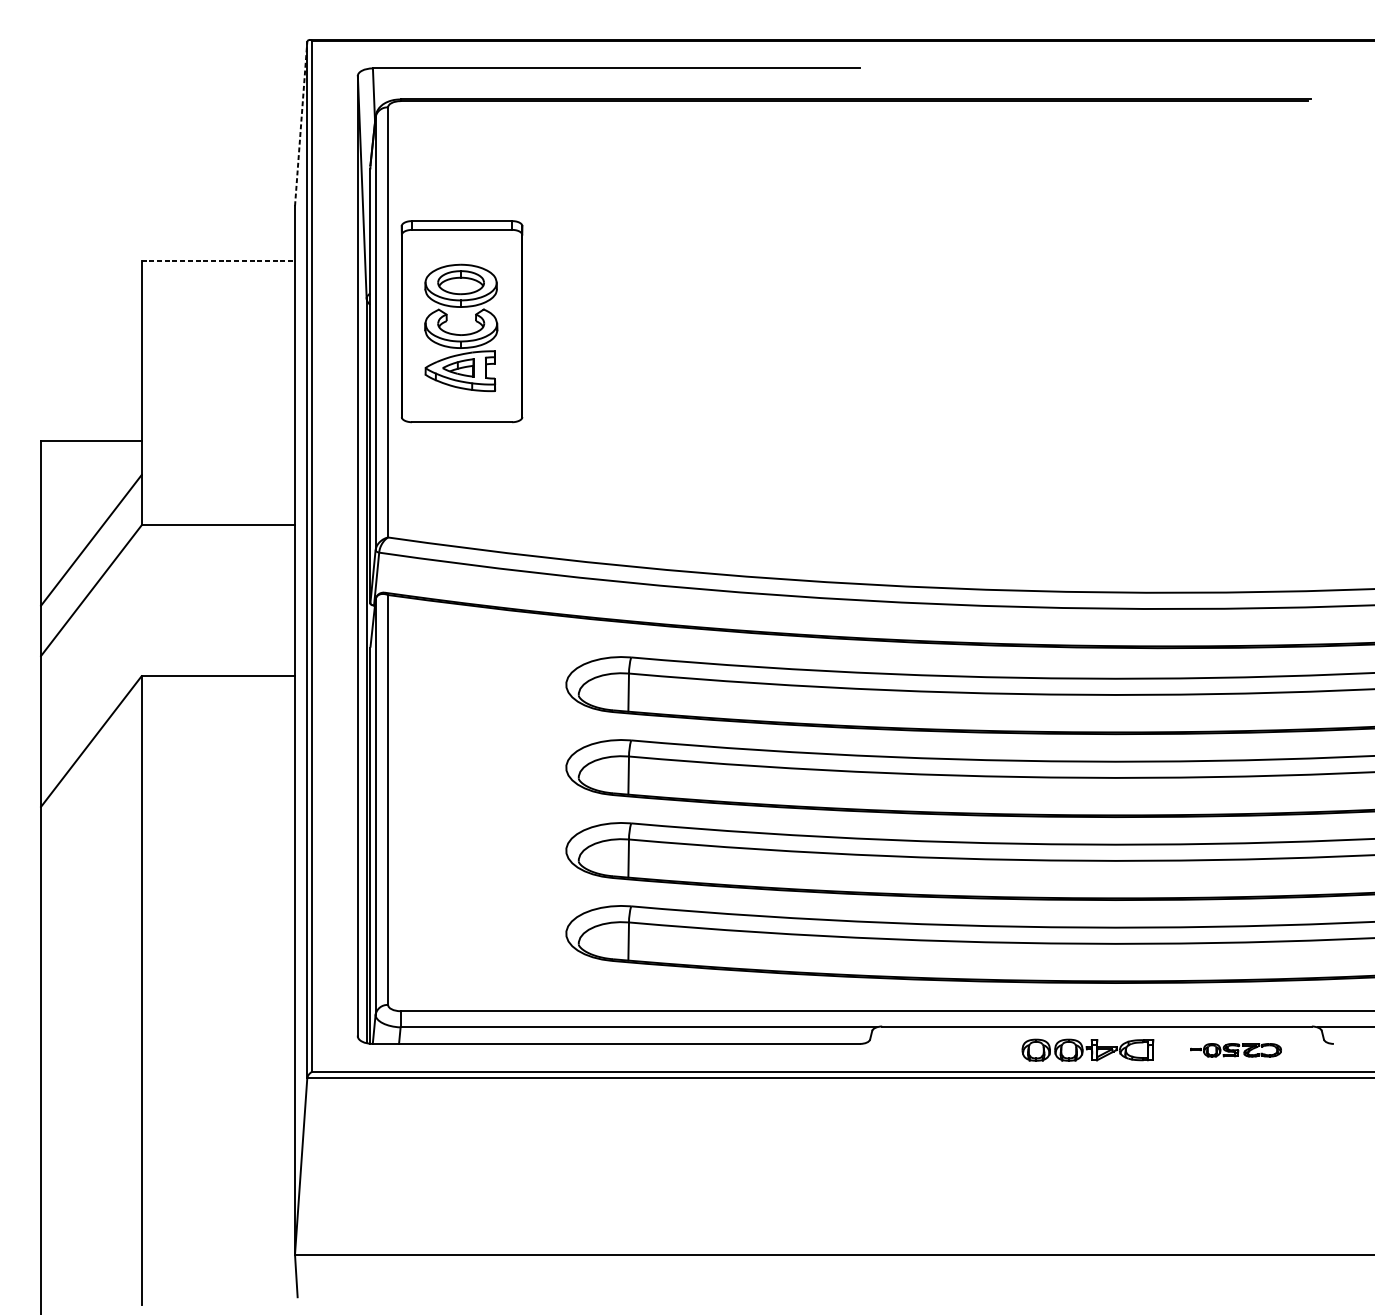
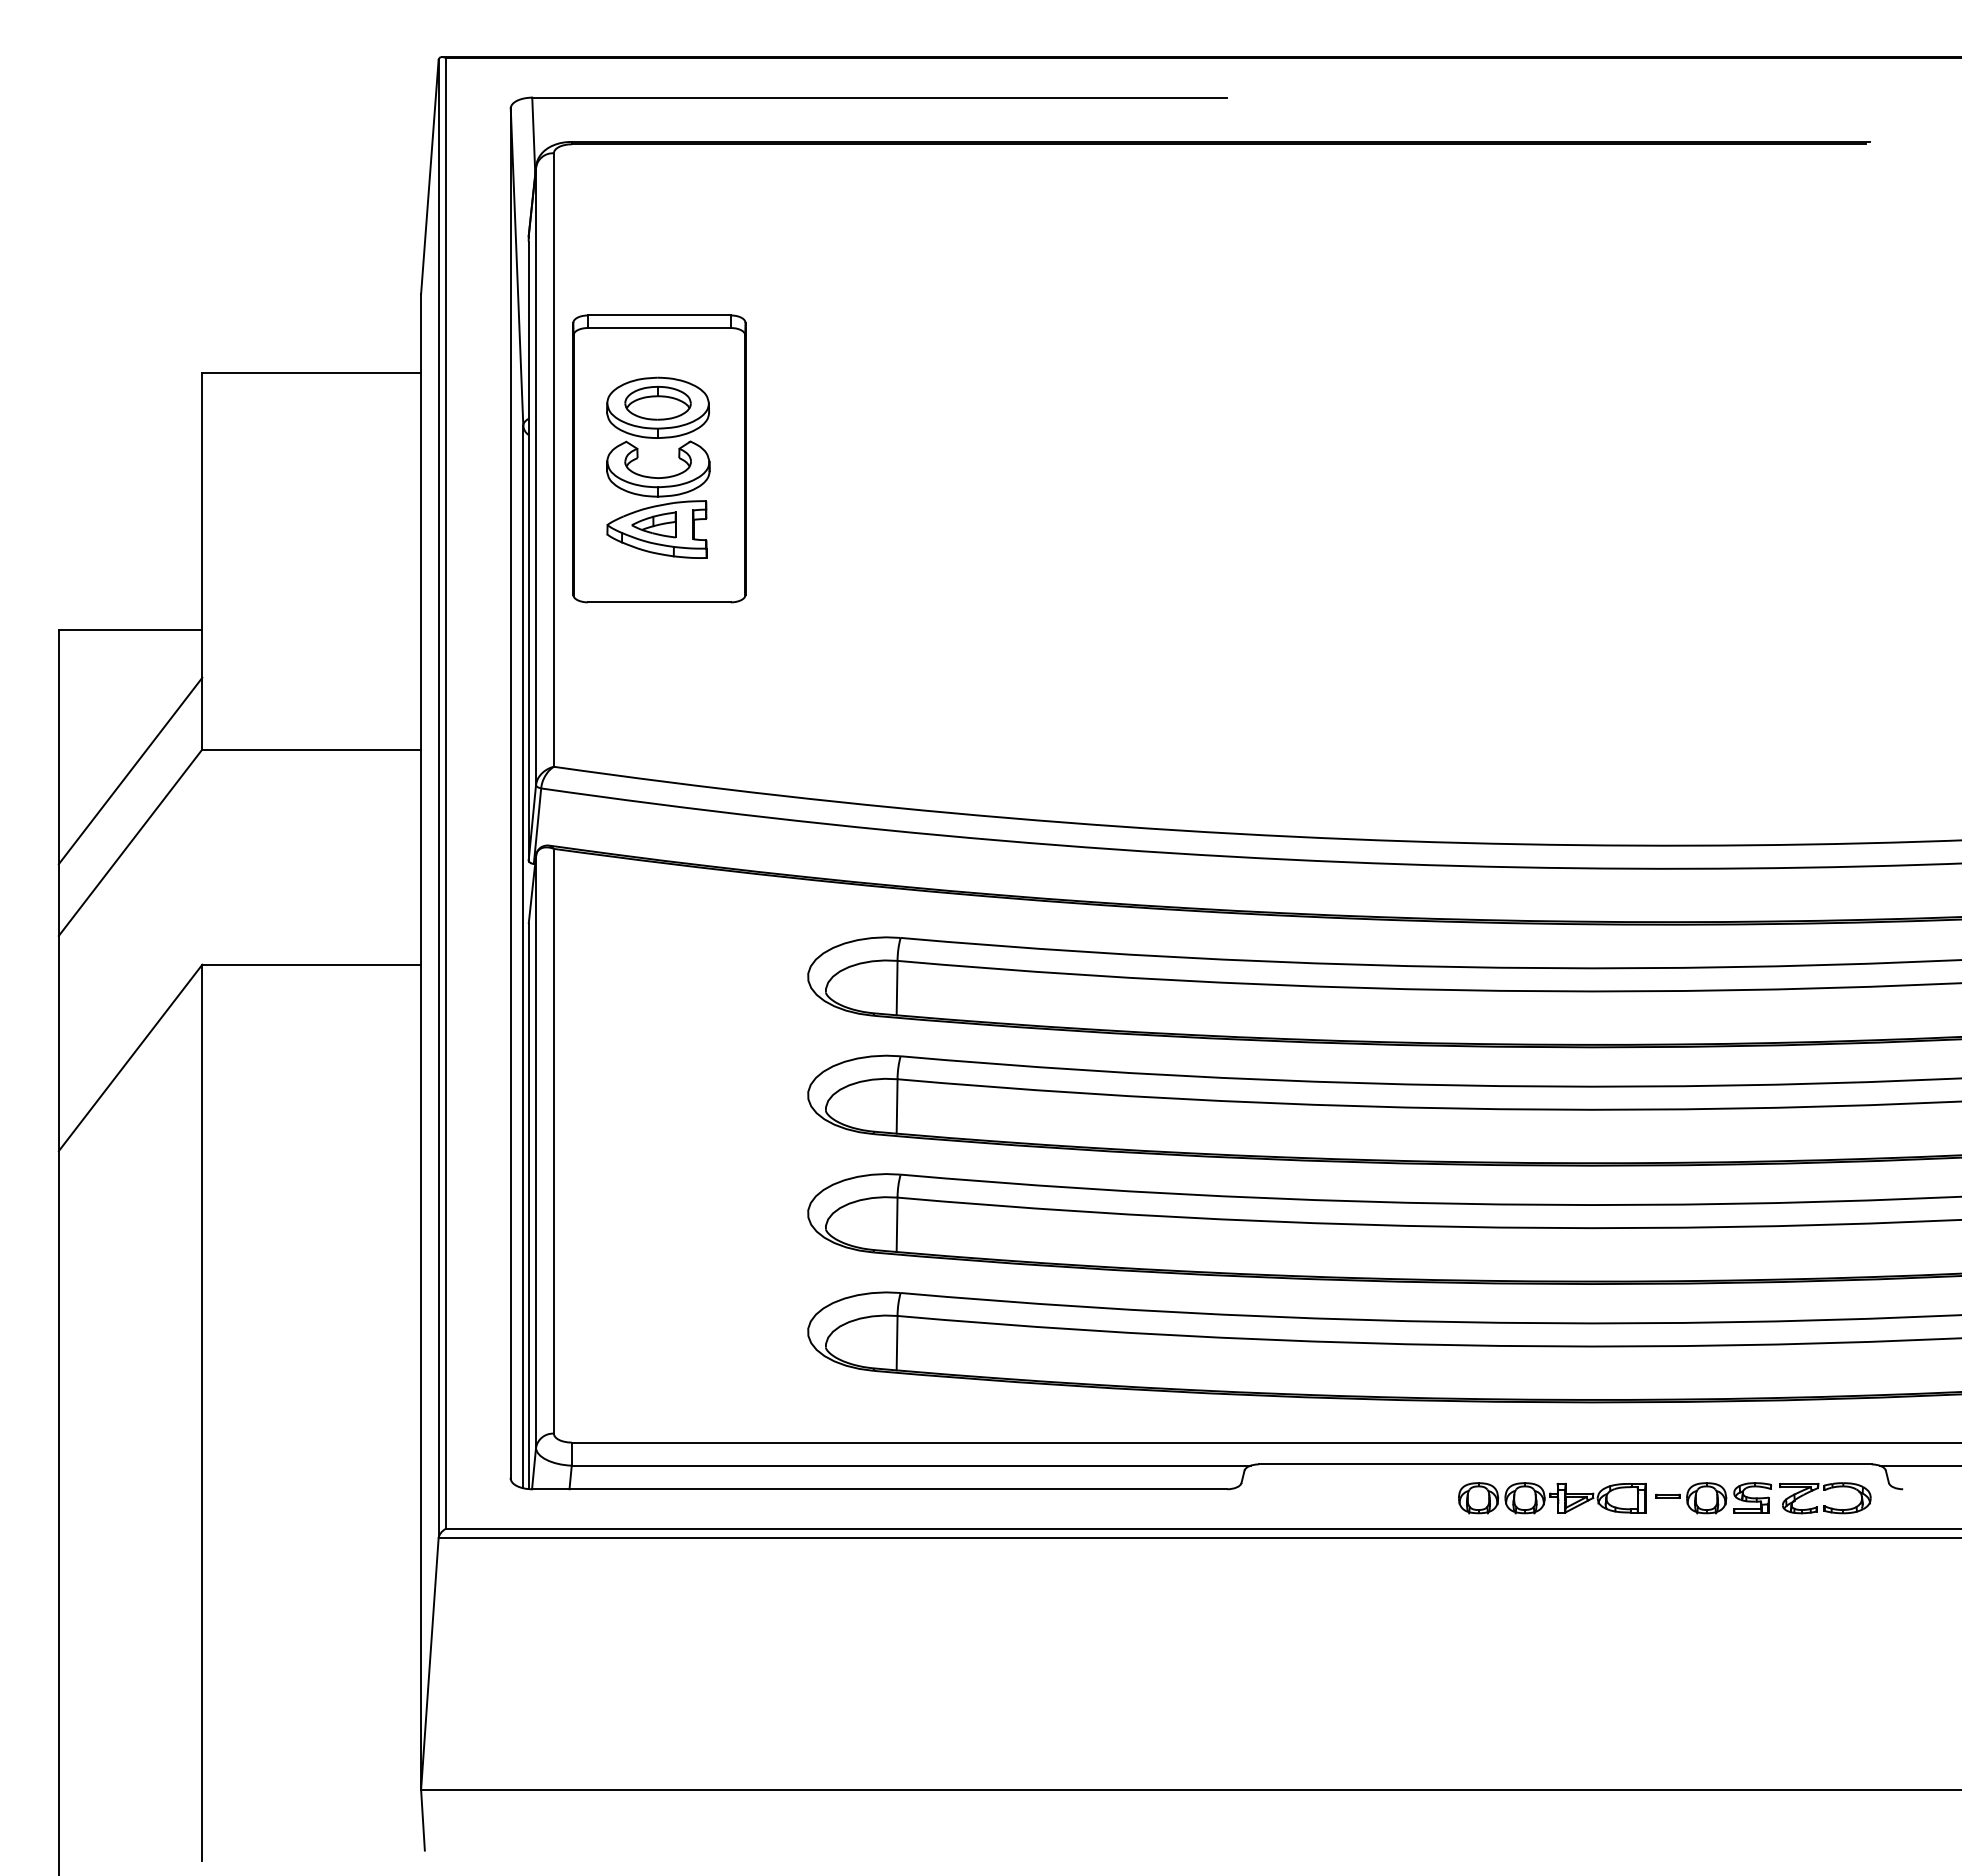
line: (300, 123) -> (429, 176), dashed -> solid
line: (218, 261) -> (312, 372), dashed -> solid
part: (1236, 1050) -> (1763, 1498), size x1.67

